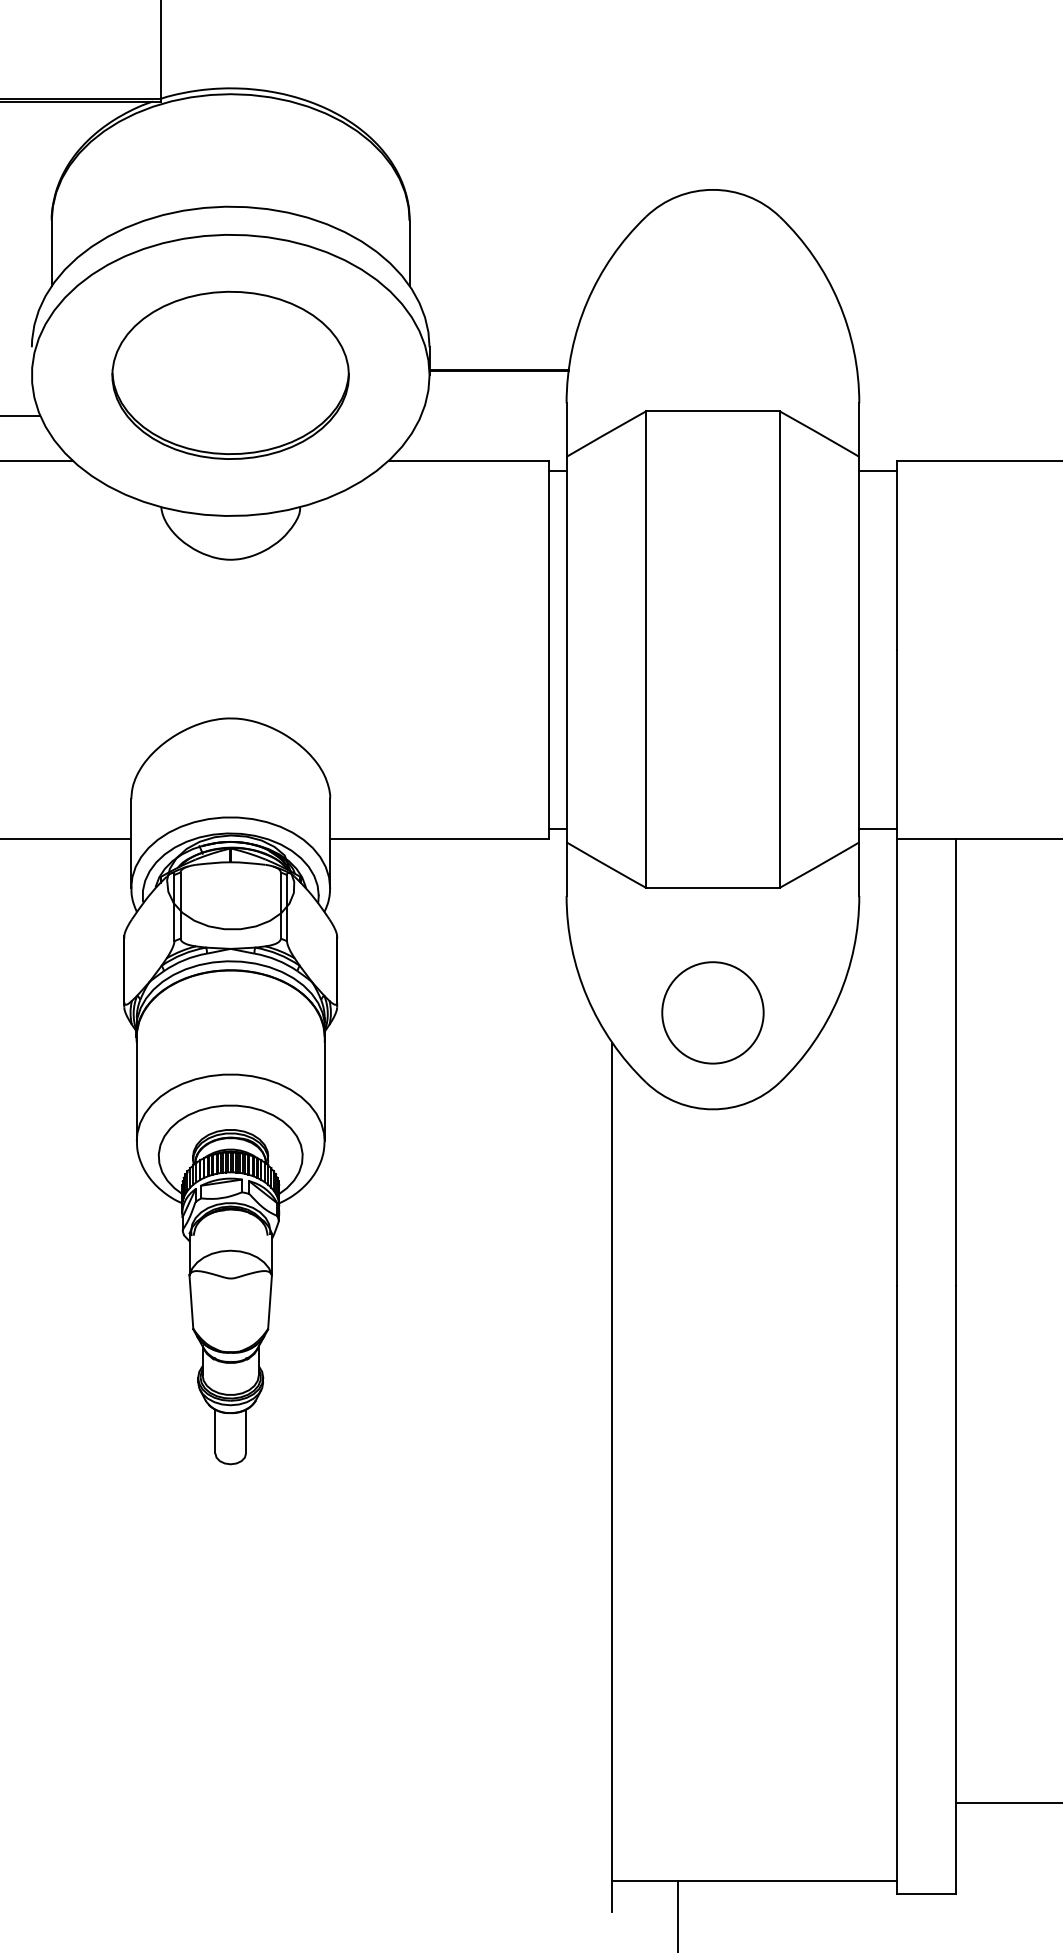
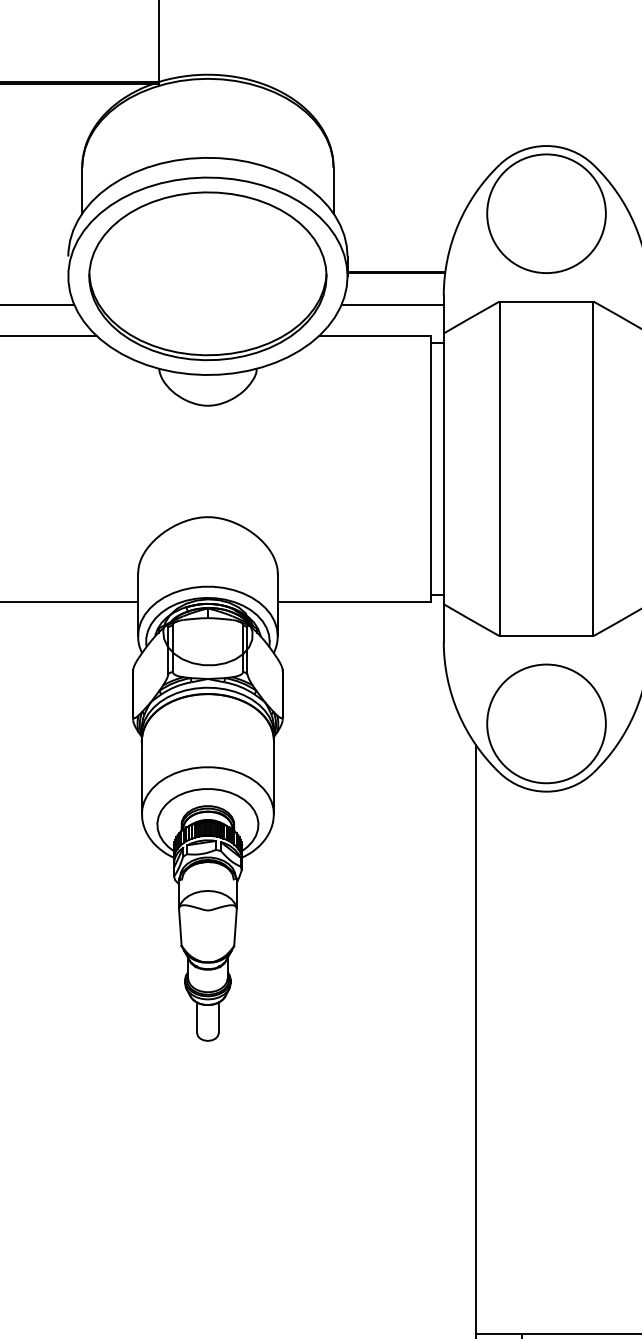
circle: (712, 286) -> (546, 213), added
part: (230, 375) -> (207, 276), size x1.43
line: (493, 415) -> (392, 304), added
circle: (712, 1012) -> (546, 723), size x1.67

